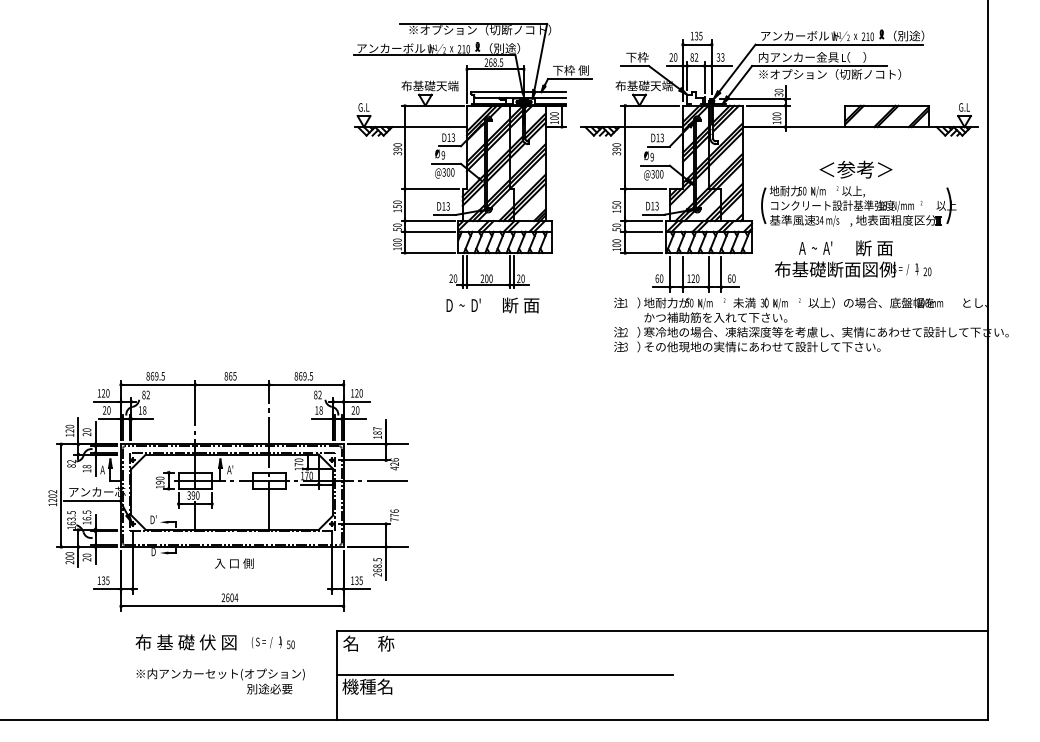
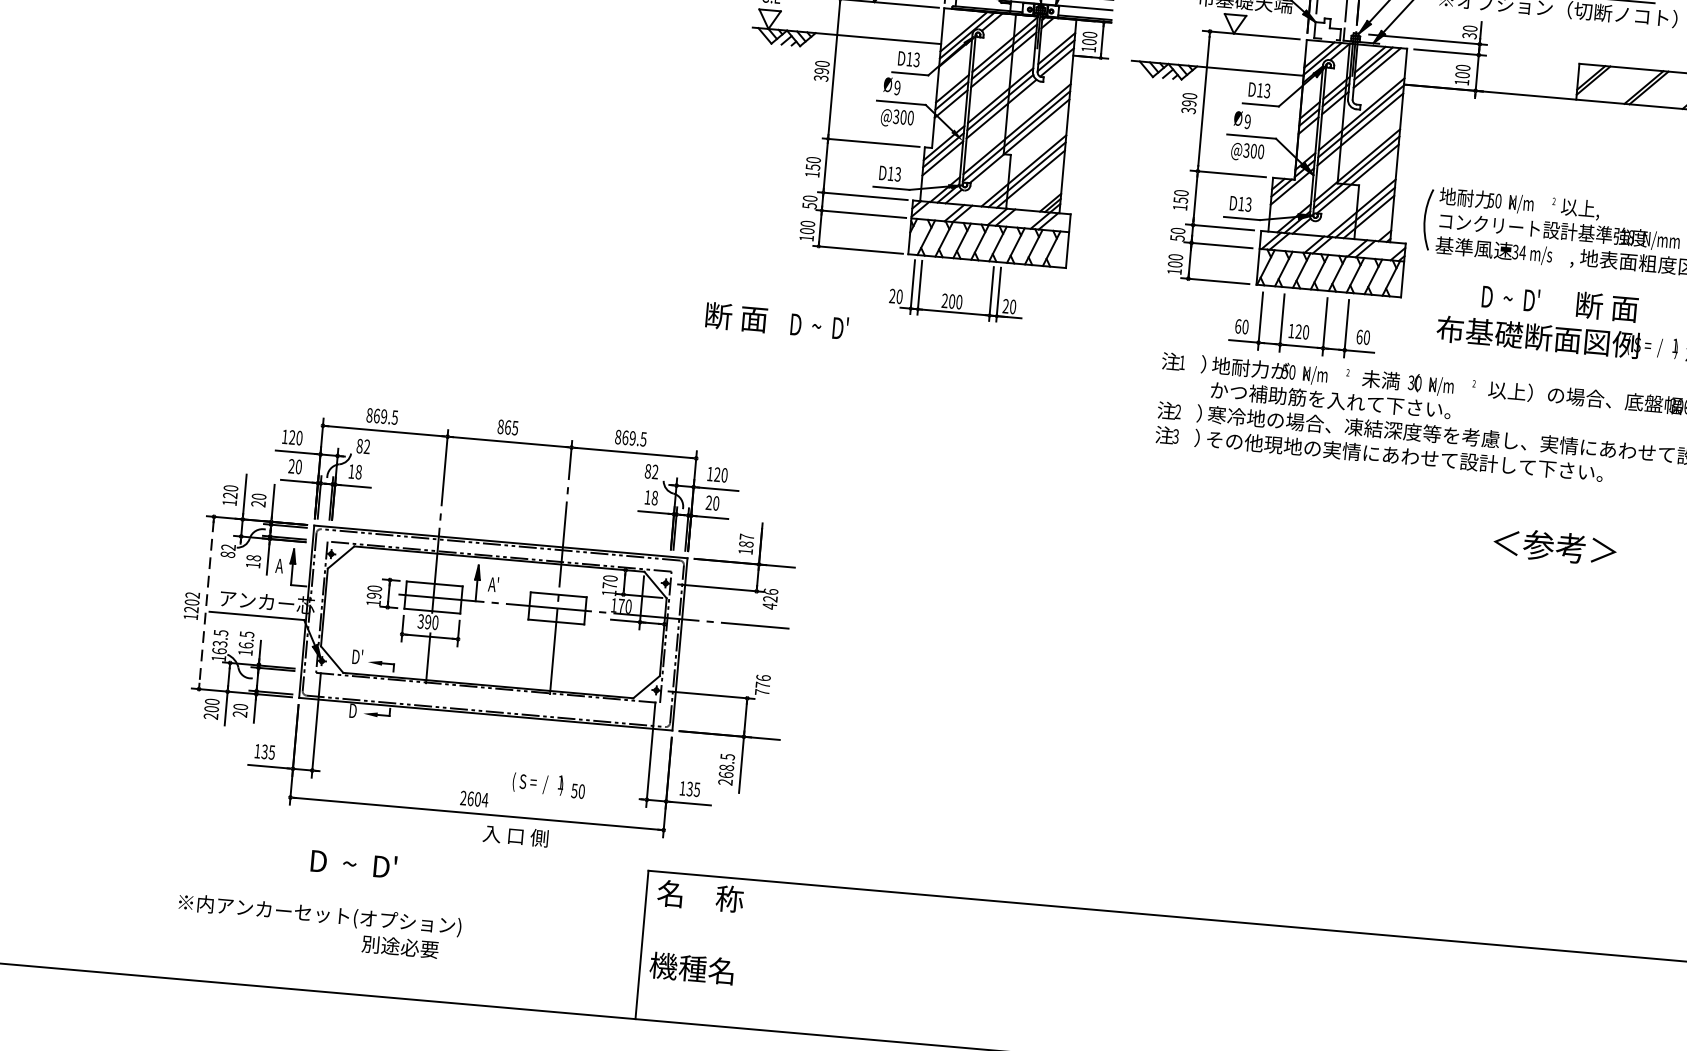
text: (855, 169) -> (1554, 546), moved
text: (816, 247) -> (1510, 297), A  ~  A' -> D  ~  D'
text: (463, 304) -> (819, 324), moved
text: (521, 305) -> (737, 317), moved
line: (61, 496) -> (206, 604), solid -> dashed
text: (234, 563) -> (516, 836), moved
text: (185, 642) -> (393, 867), 布 基 礎 伏 図 -> D  ~  D'
text: (272, 642) -> (547, 784), moved
line: (504, 675) -> (923, 969), removed
text: (220, 681) -> (318, 927), moved

